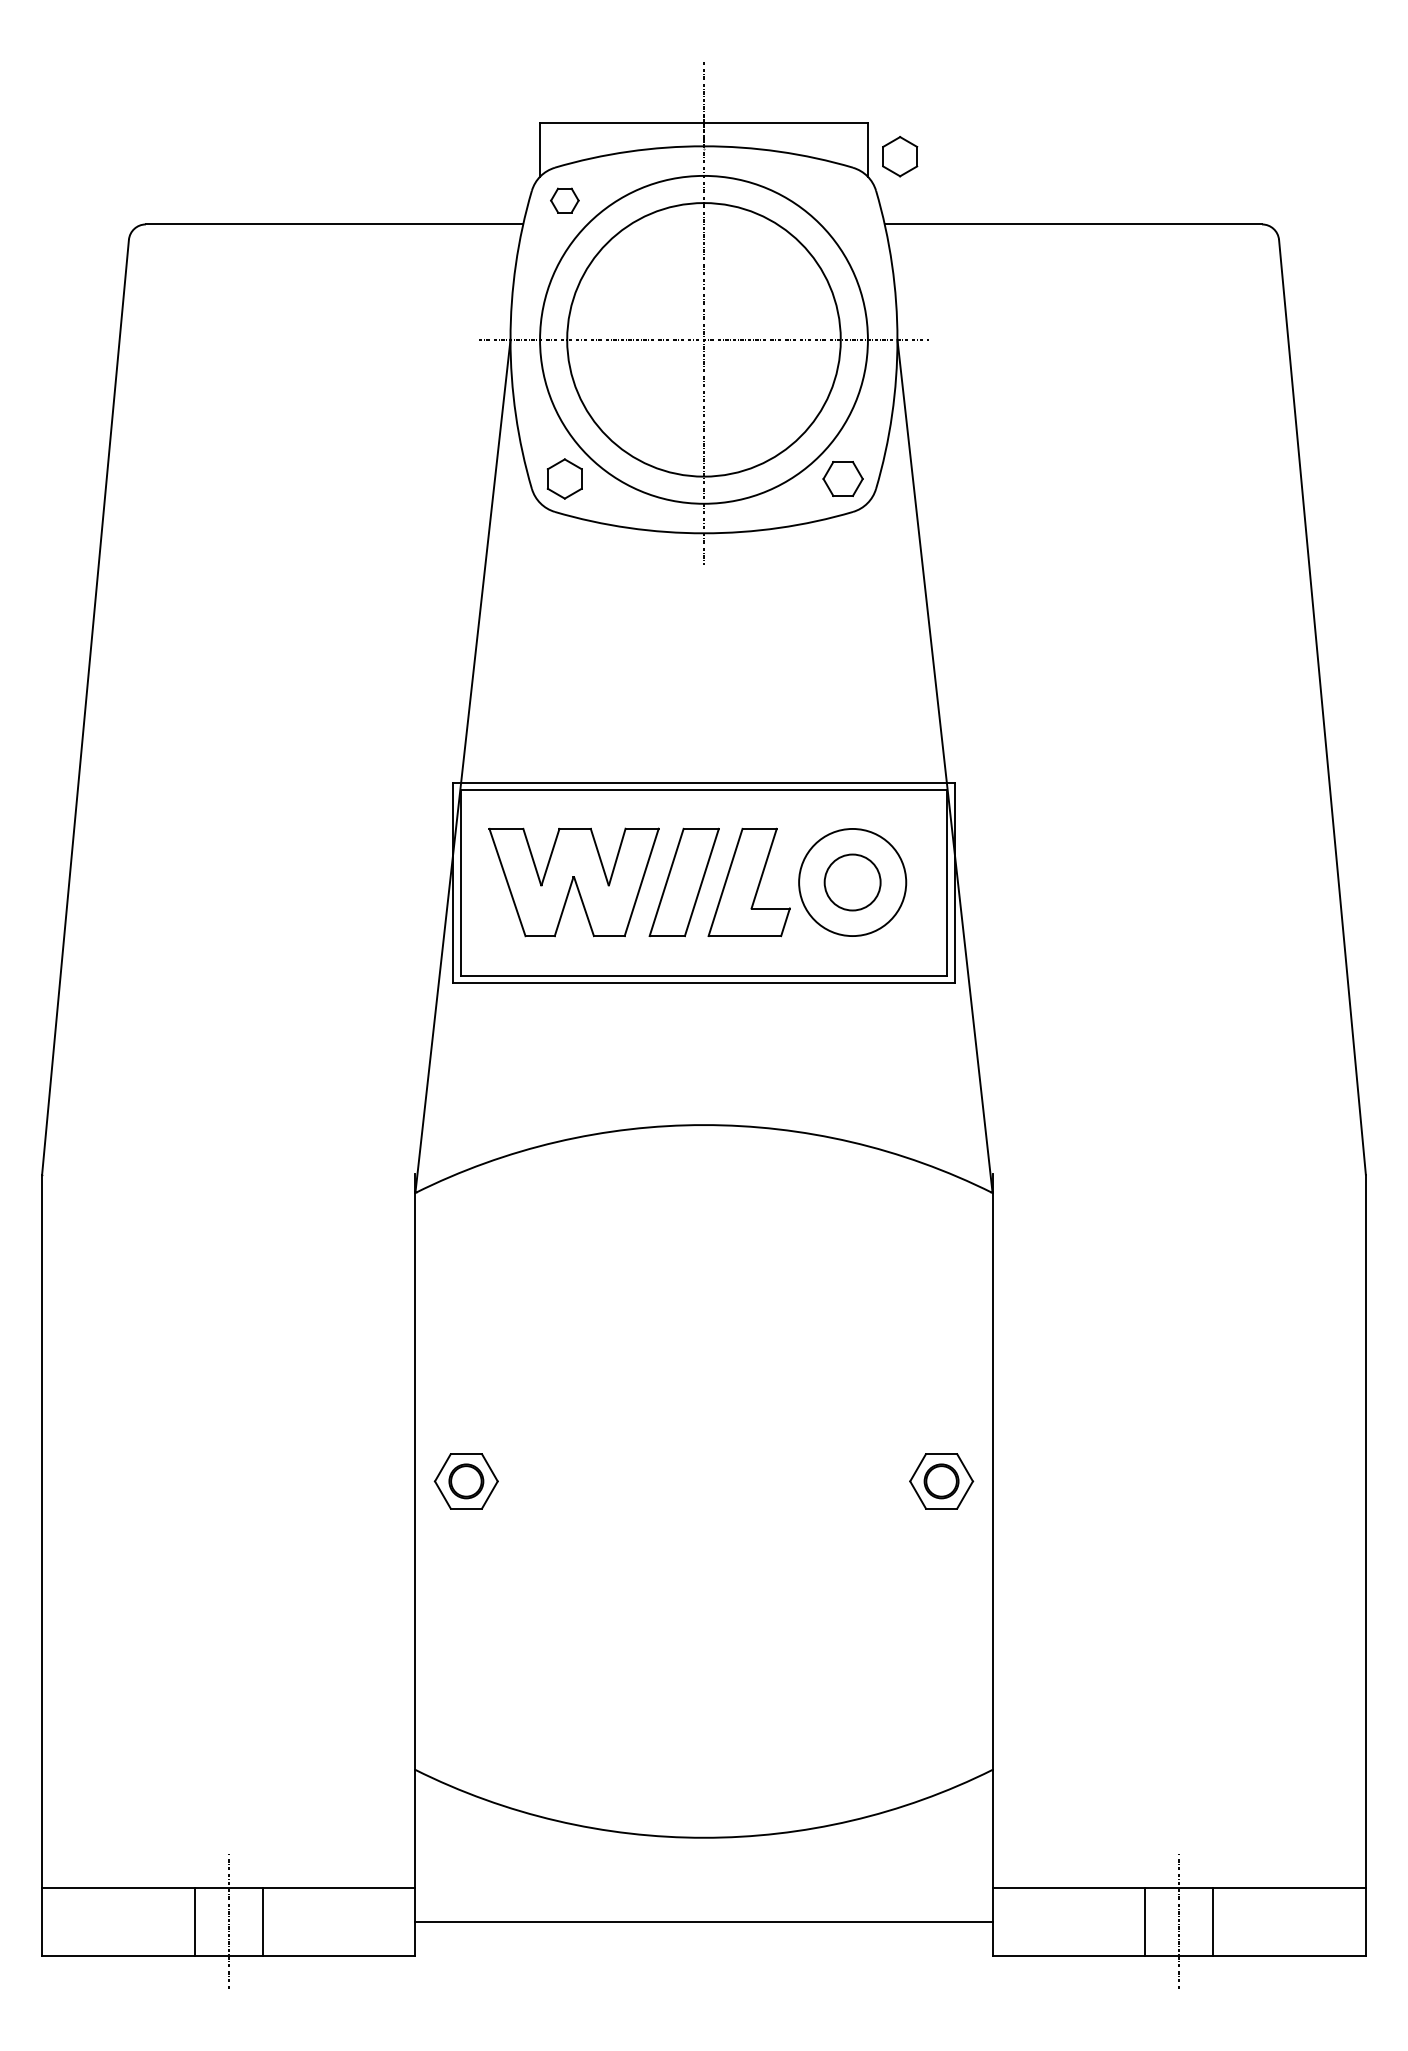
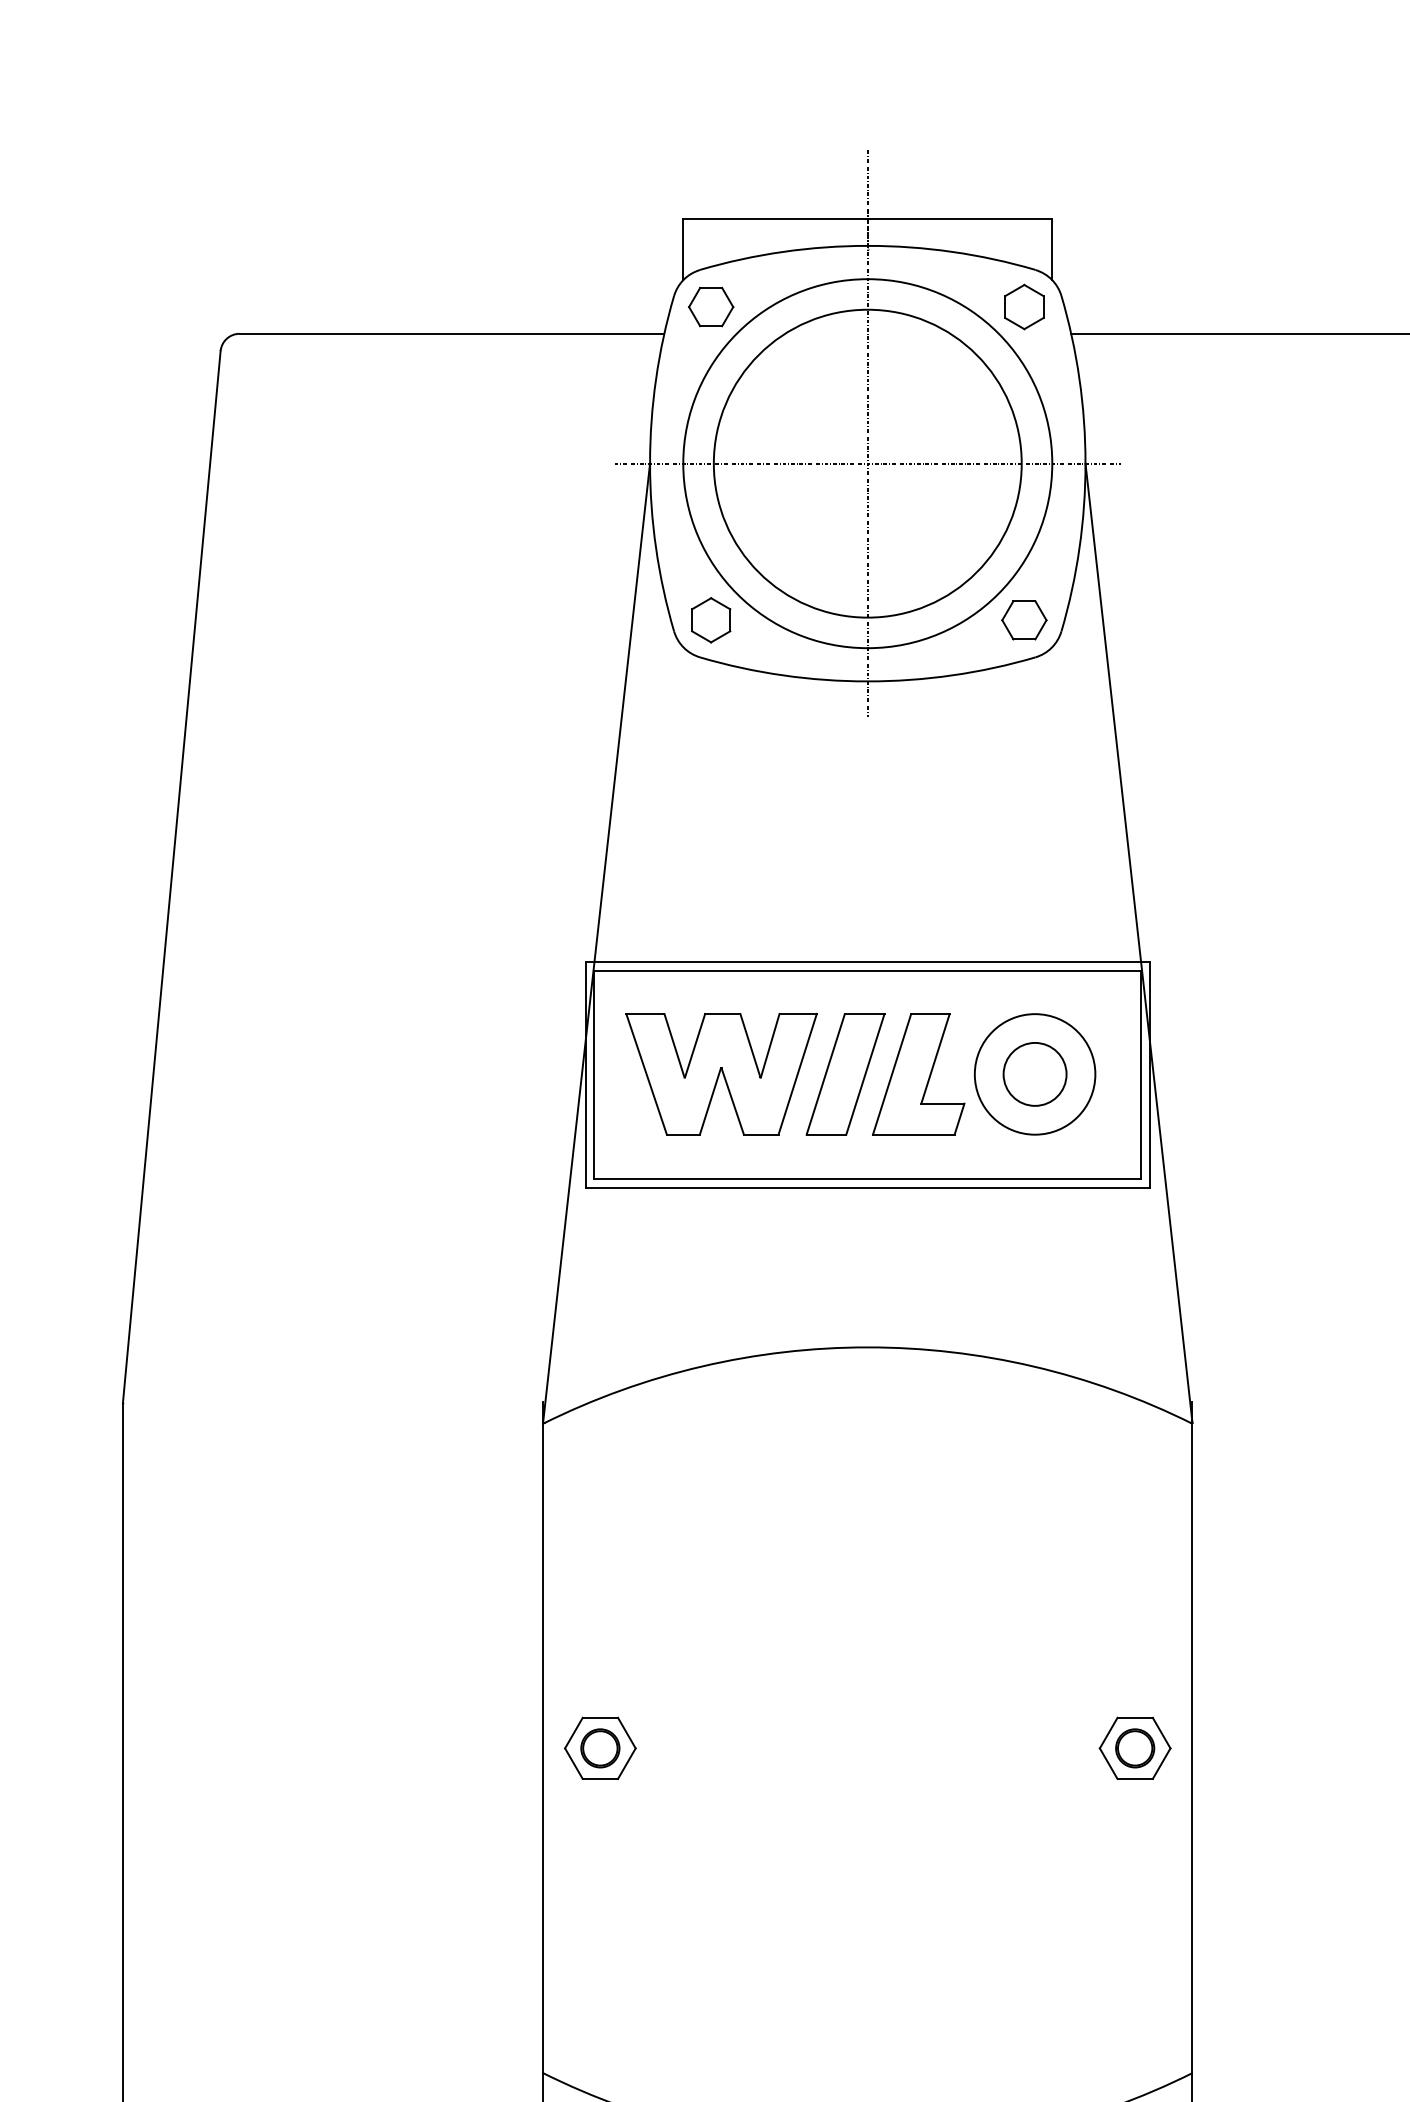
part: (900, 156) -> (1024, 306), moved
part: (564, 200) -> (710, 306), size x1.43

